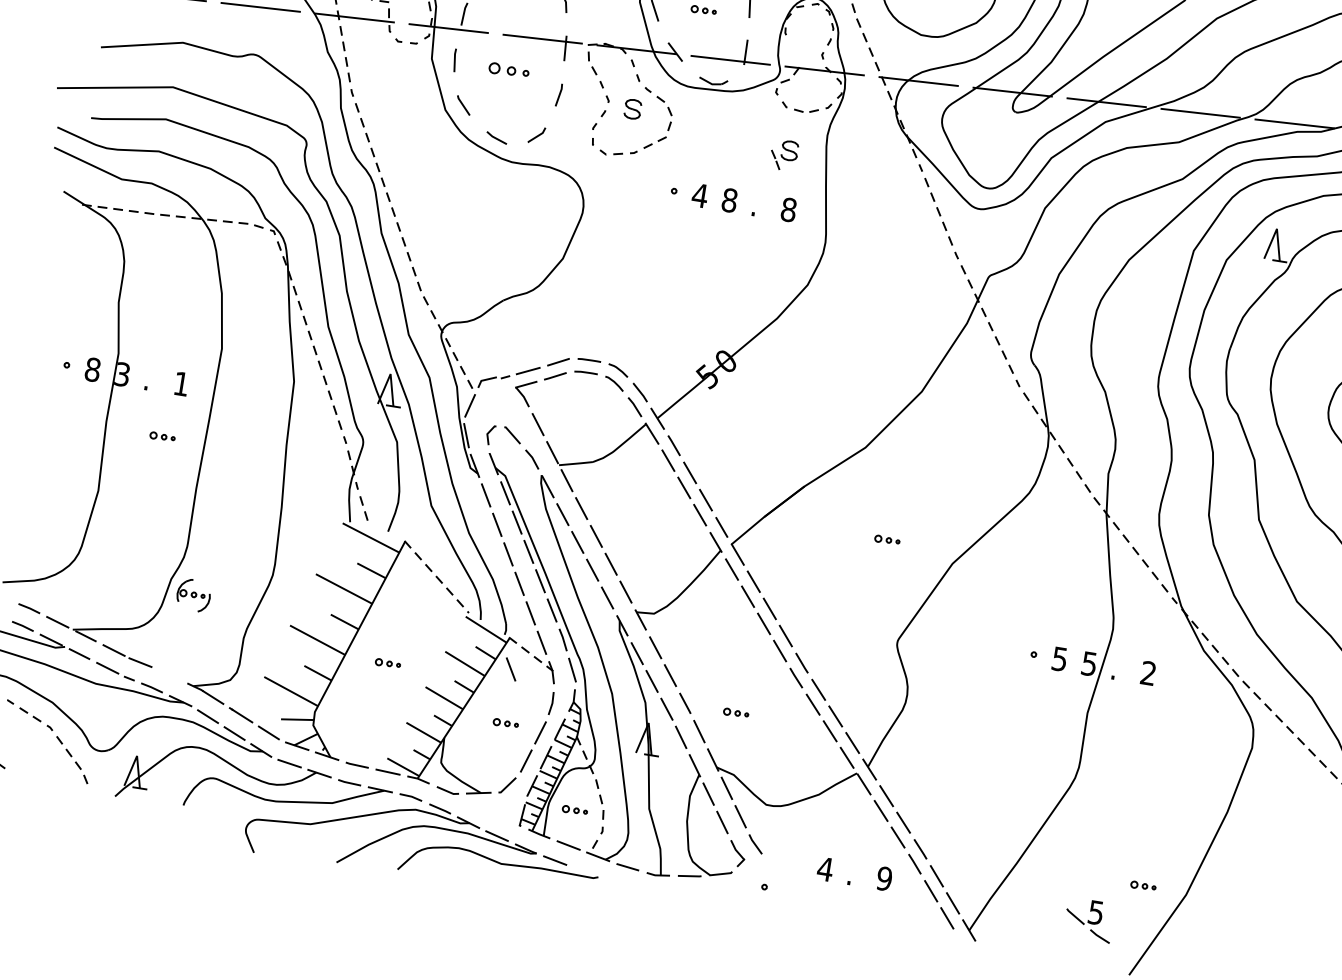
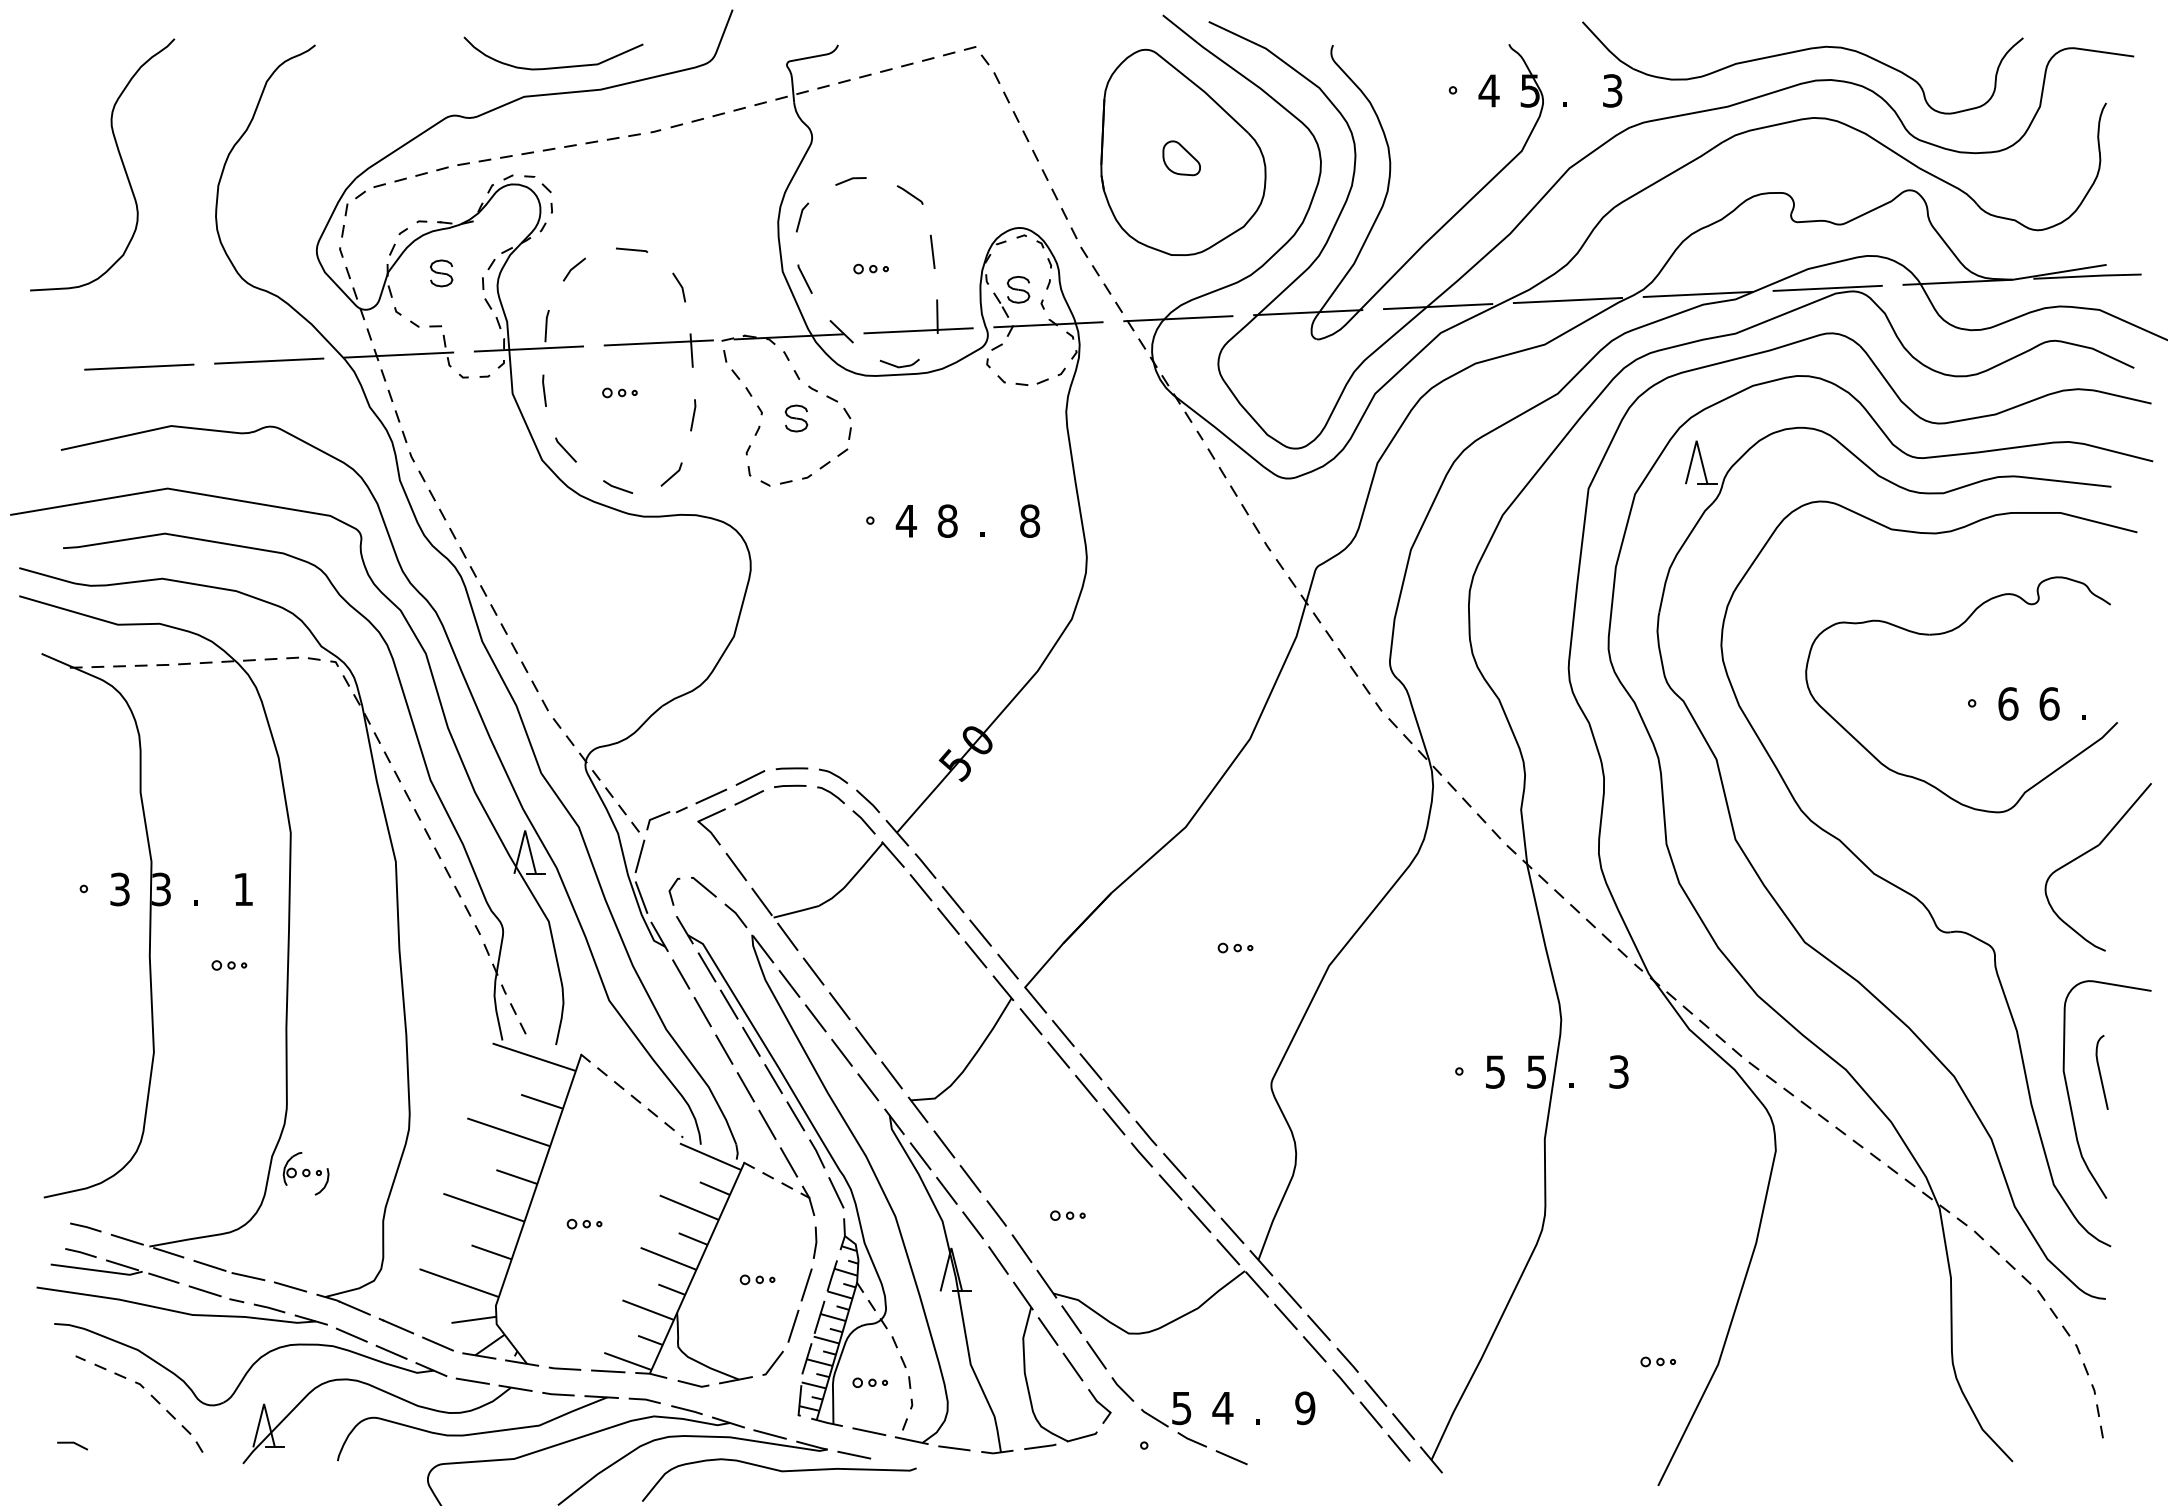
part: (508, 70) -> (619, 392), size x0.62
part: (784, 154) -> (1011, 296), moved
text: (93, 369) -> (120, 889), 8 -> 3
line: (510, 669) -> (752, 1205), removed
text: (1148, 672) -> (1618, 1071), 2 -> 3
line: (169, 674) -> (290, 1286), added
line: (825, 905) -> (1231, 1457), added
part: (1088, 919) -> (1173, 1419), moved

